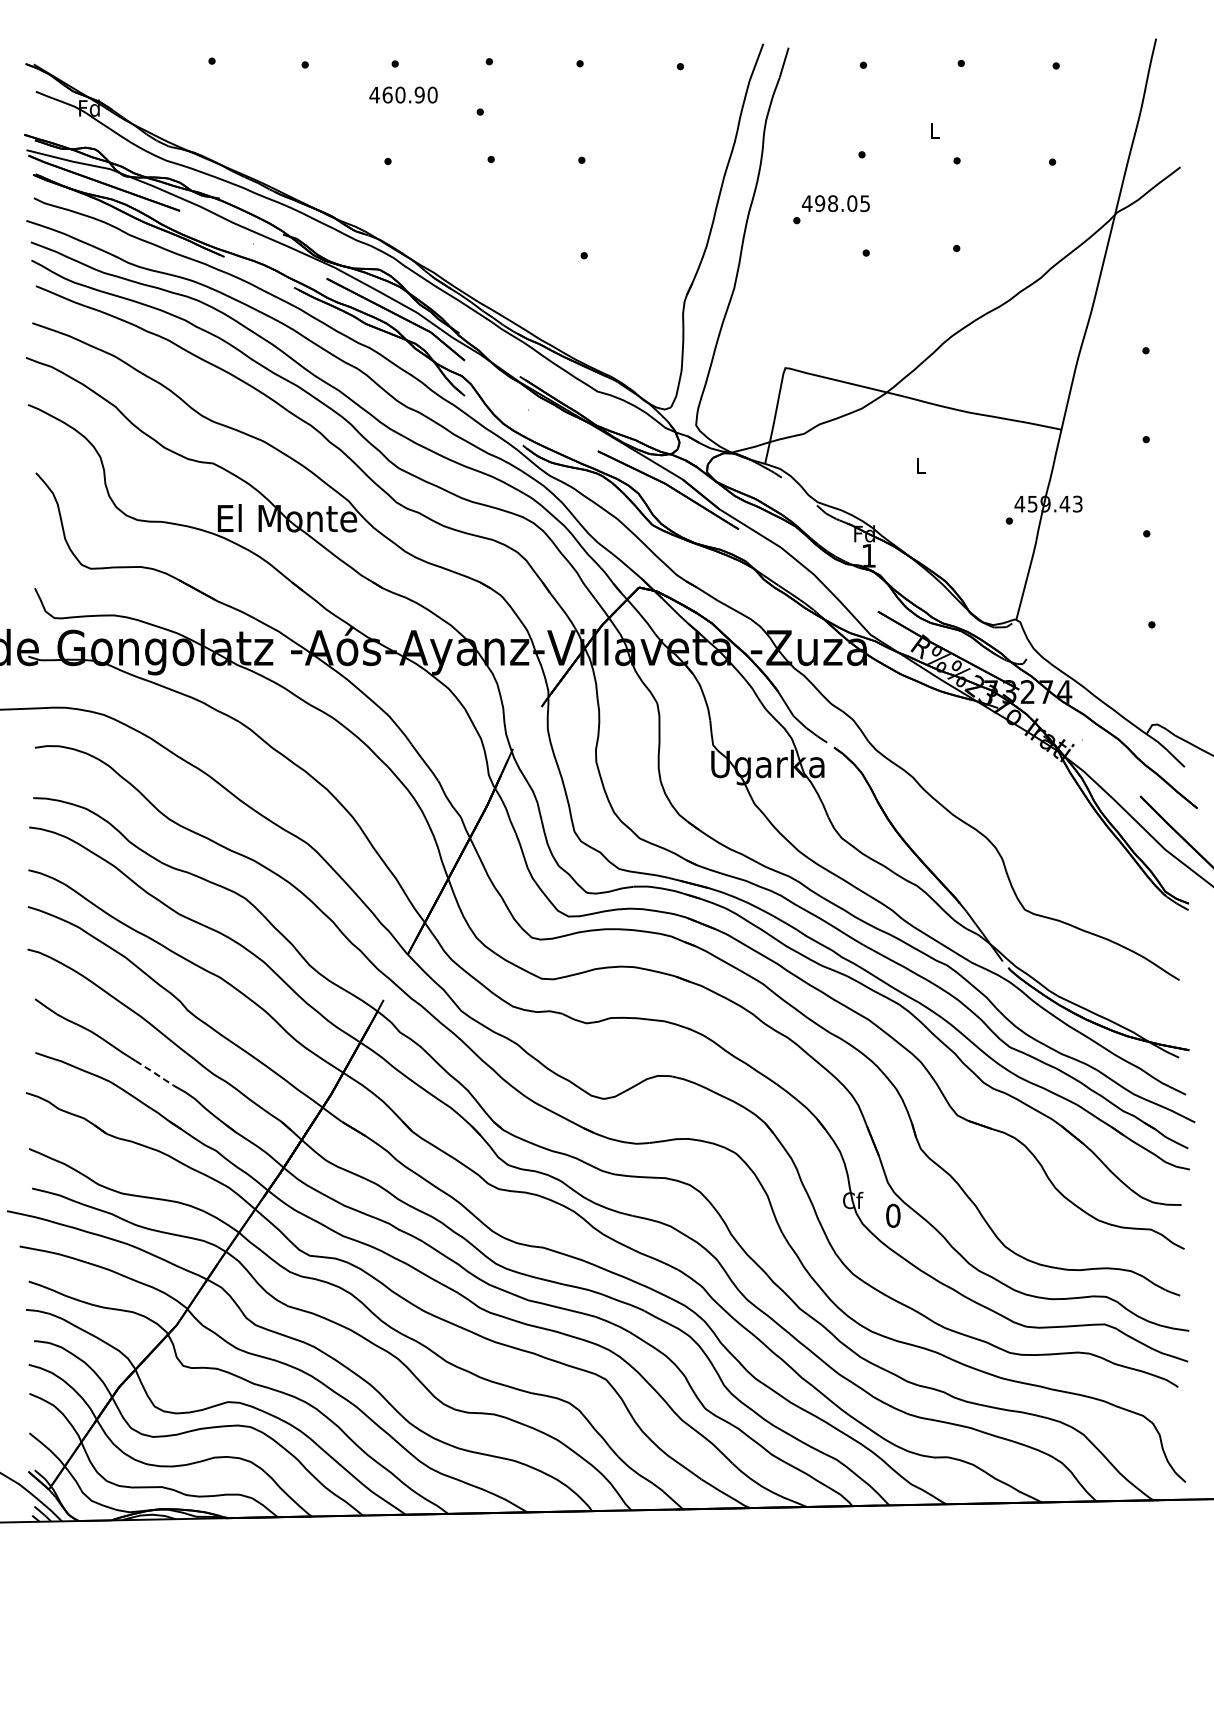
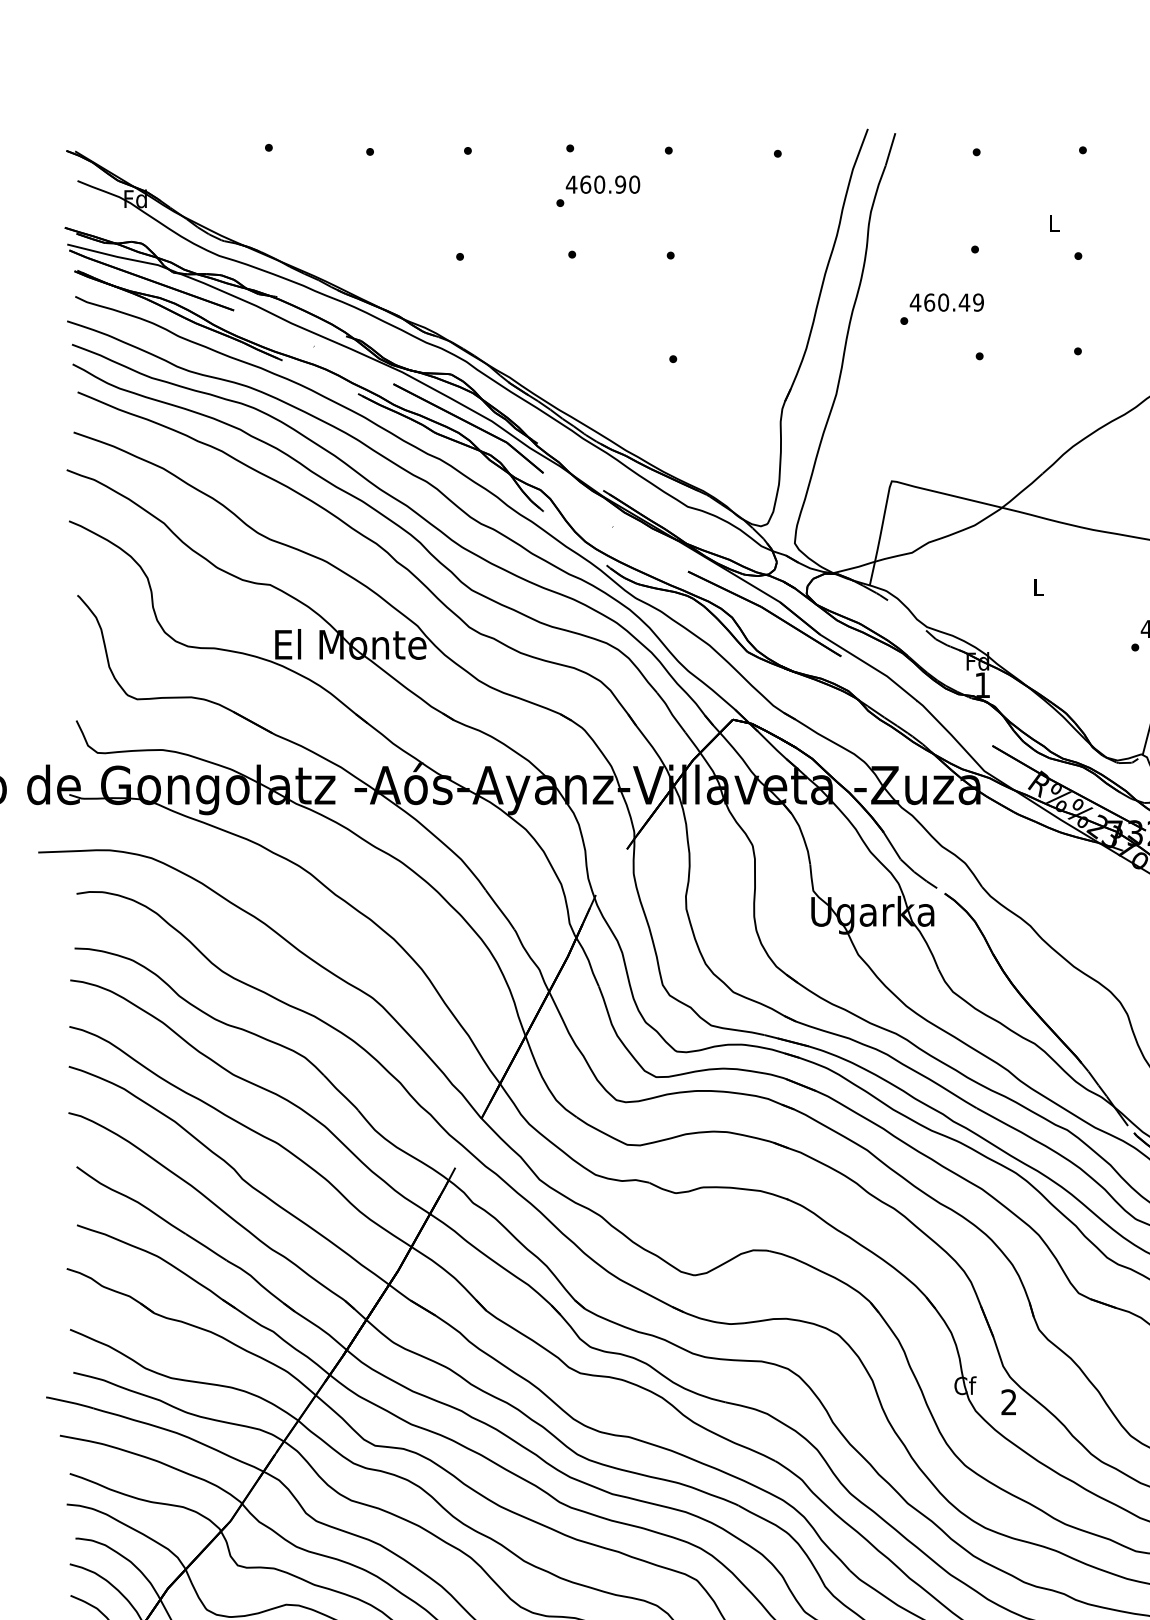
text: (403, 94) -> (602, 184), moved
text: (842, 203) -> (953, 302), 498.05 -> 460.49
line: (154, 1072) -> (206, 1246), dashed -> solid
text: (893, 1215) -> (1009, 1402), 0 -> 2

